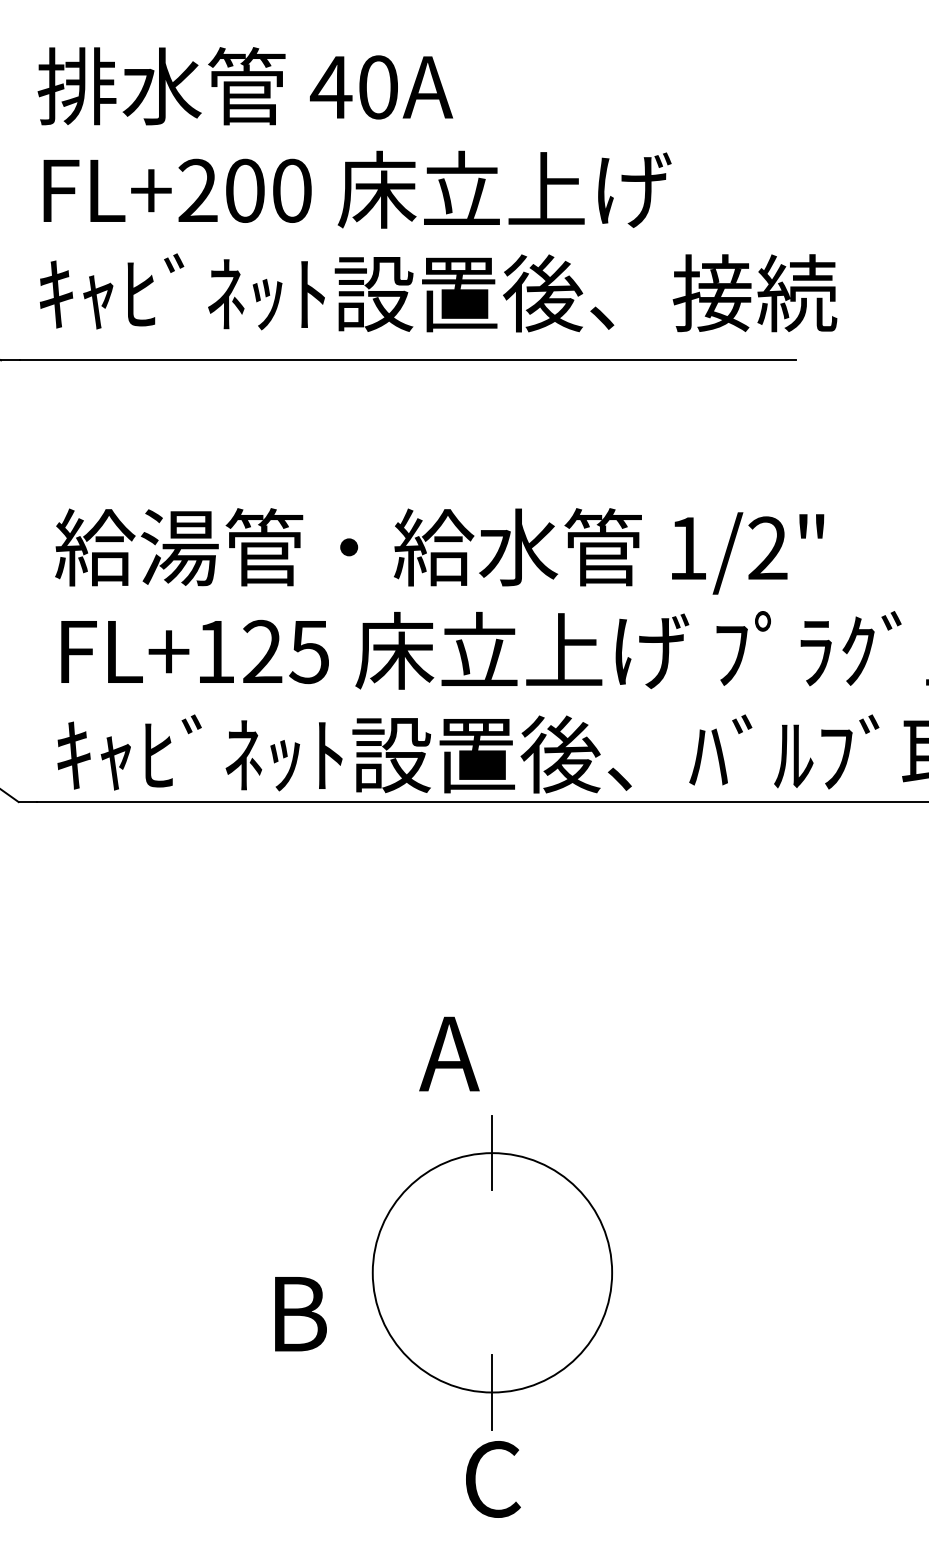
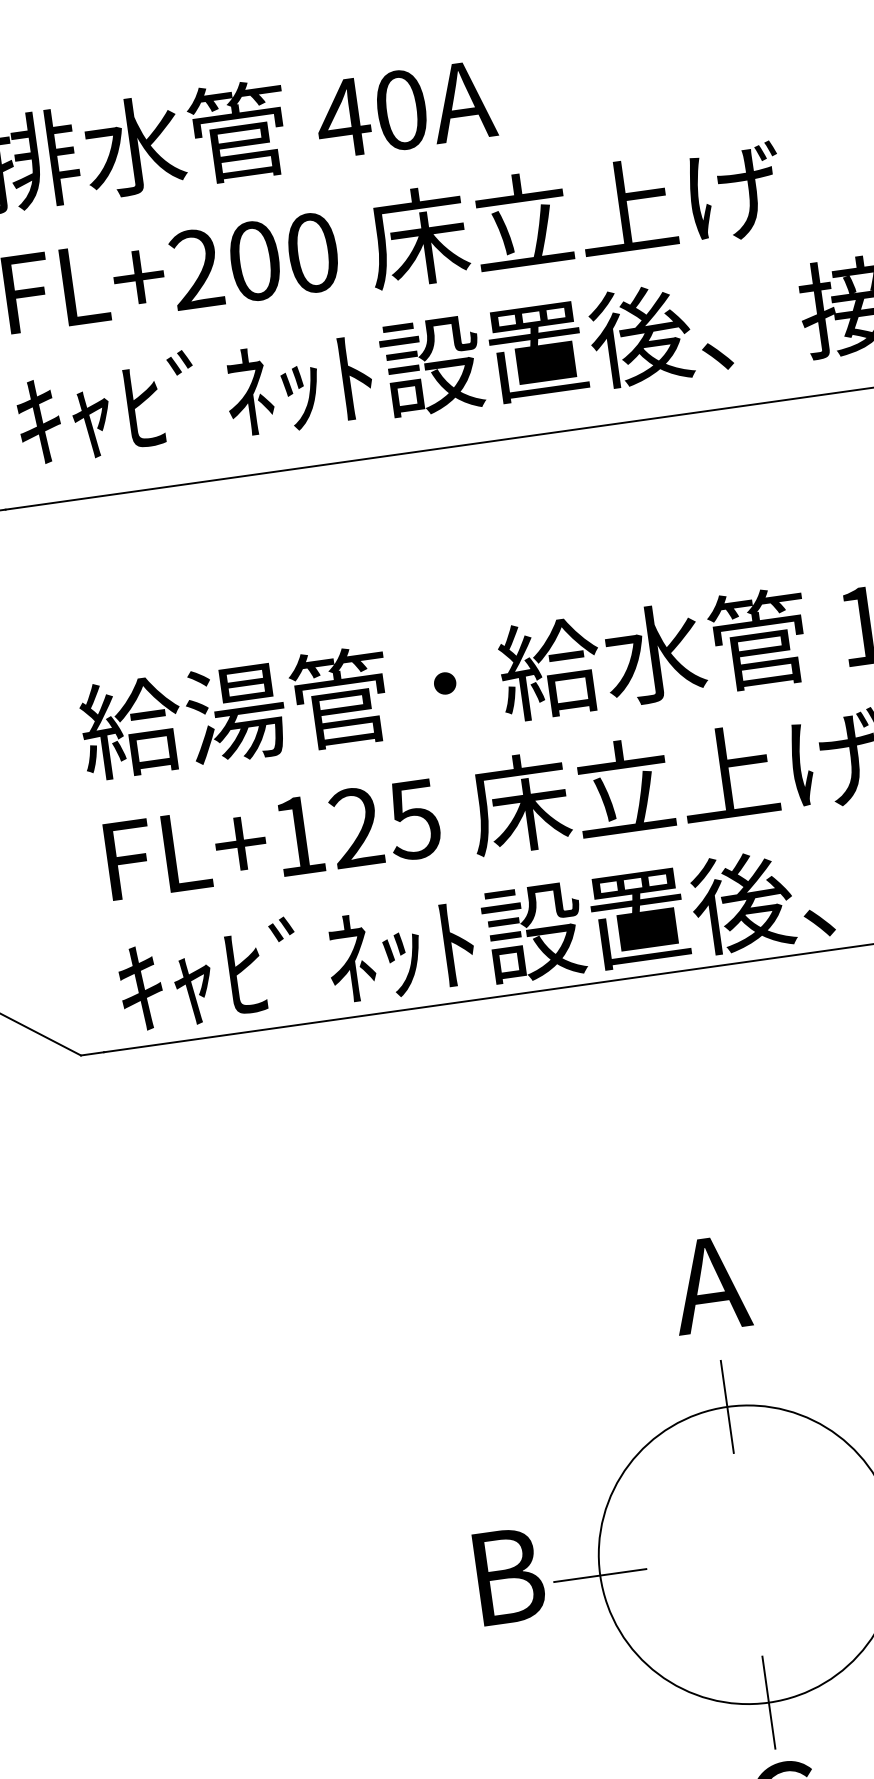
text: (449, 1053) -> (710, 1283), moved
line: (372, 1272) -> (599, 1575), added
text: (300, 1314) -> (509, 1576), moved

